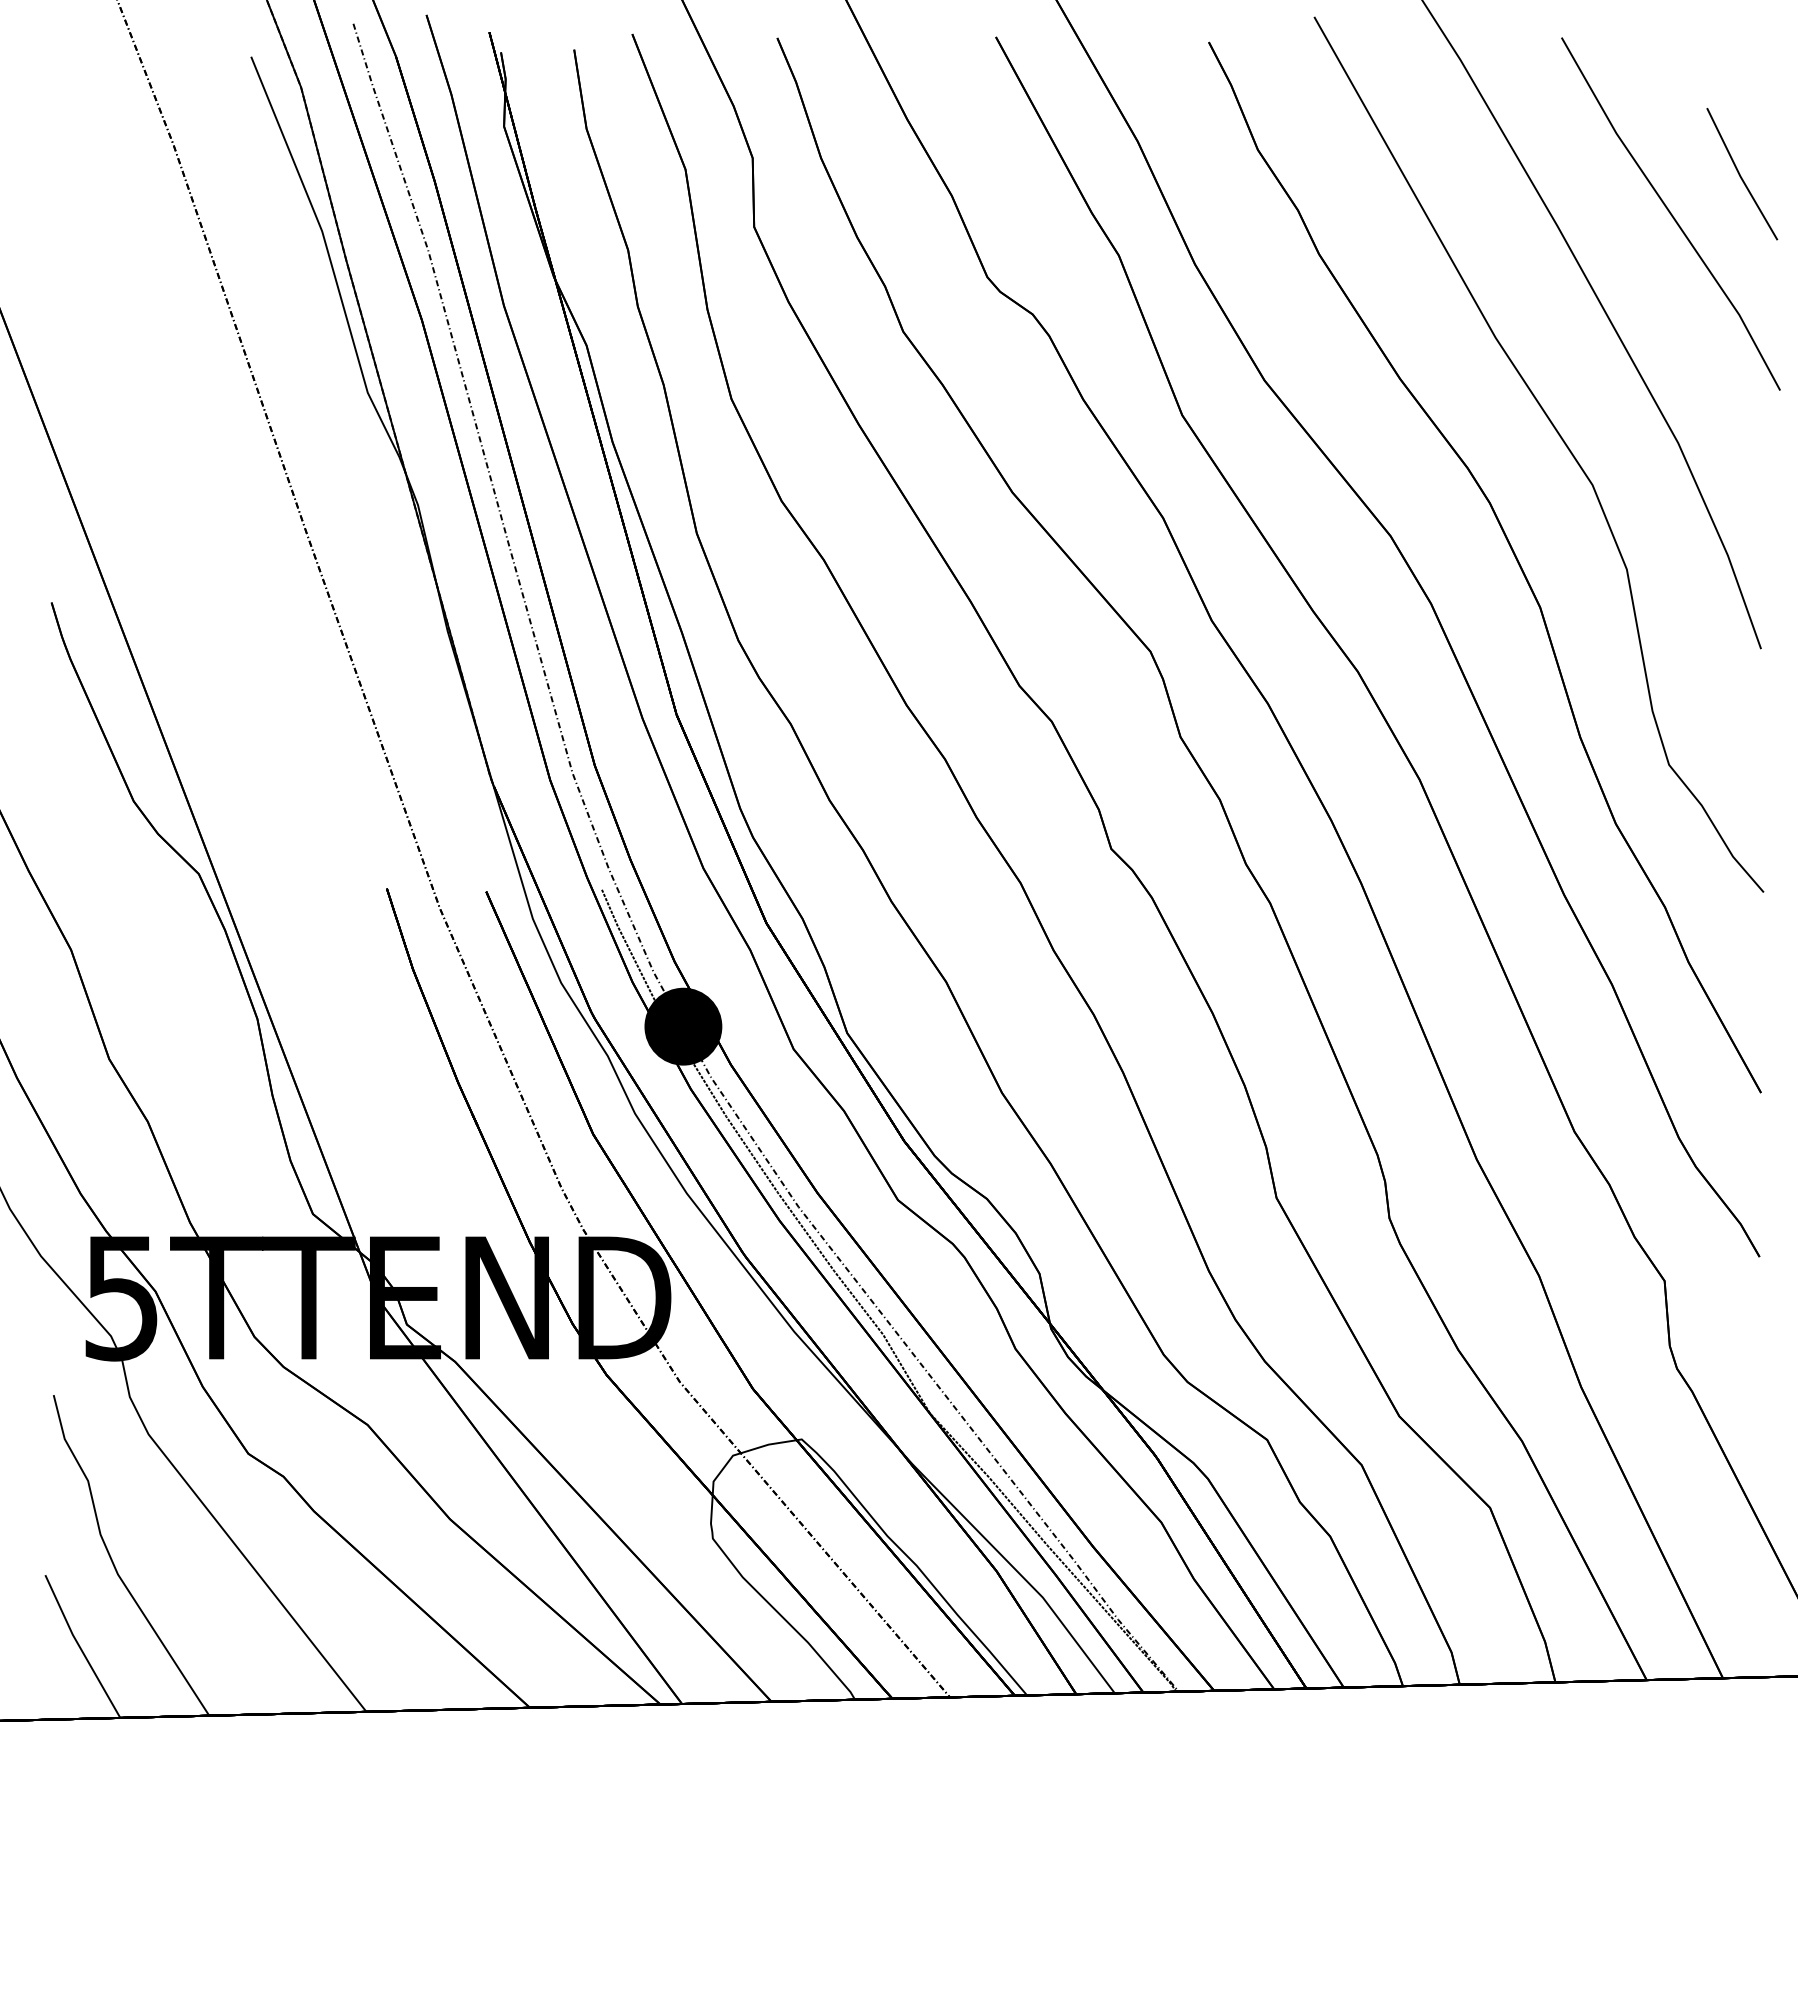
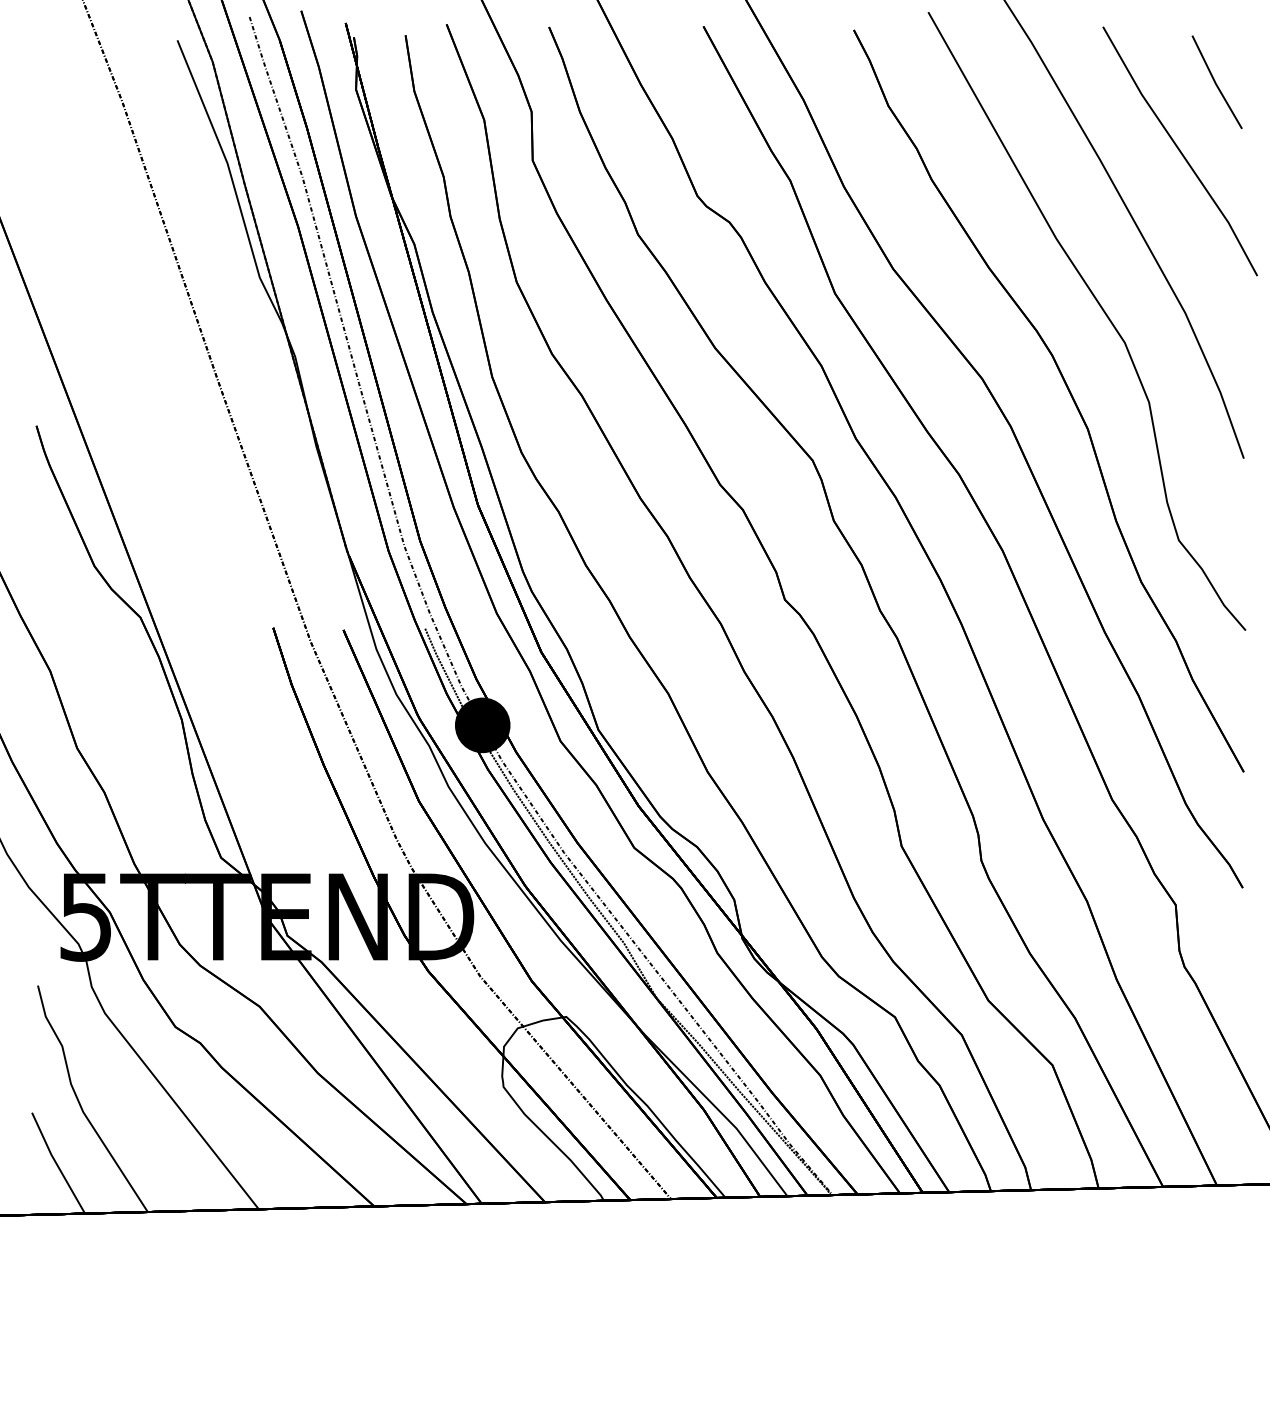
line: (1740, 174) -> (1215, 82), moved

